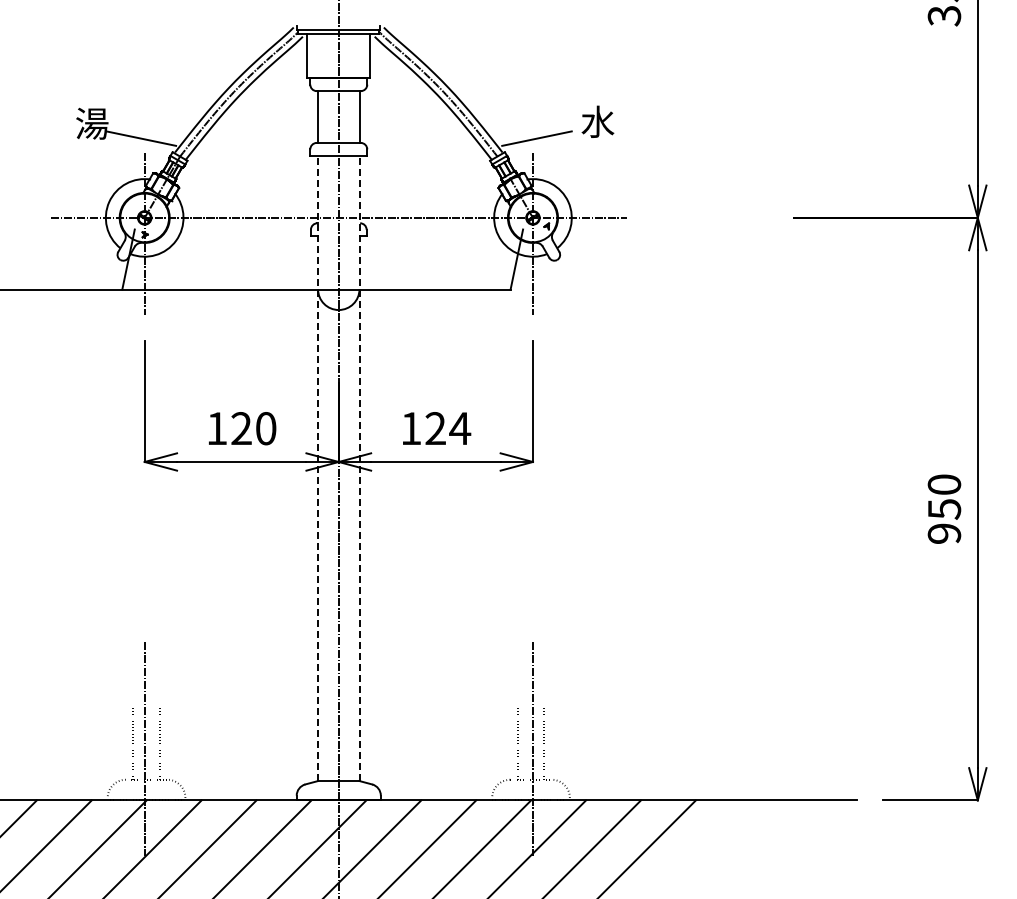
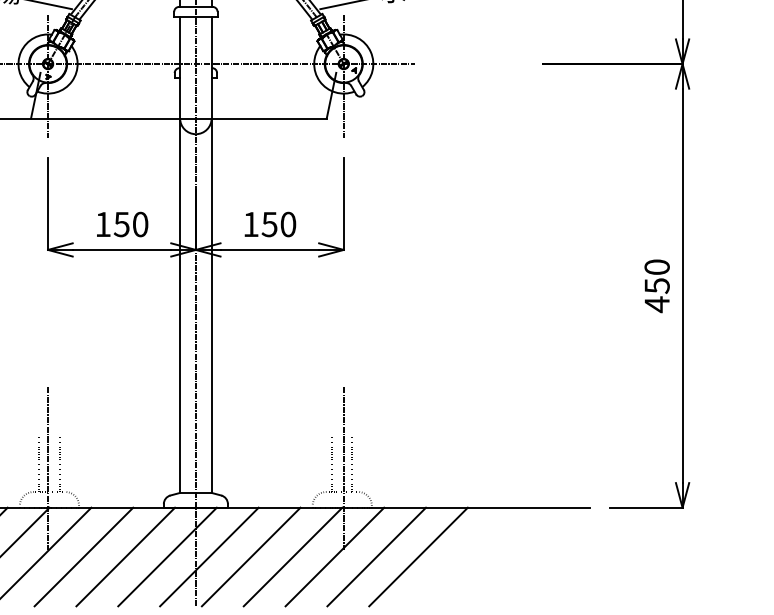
text: (241, 428) -> (121, 224), 120 -> 150
text: (448, 428) -> (279, 224), 124 -> 150
line: (318, 468) -> (180, 254), dashed -> solid
line: (359, 468) -> (211, 254), dashed -> solid
text: (944, 533) -> (657, 304), 950 -> 450

